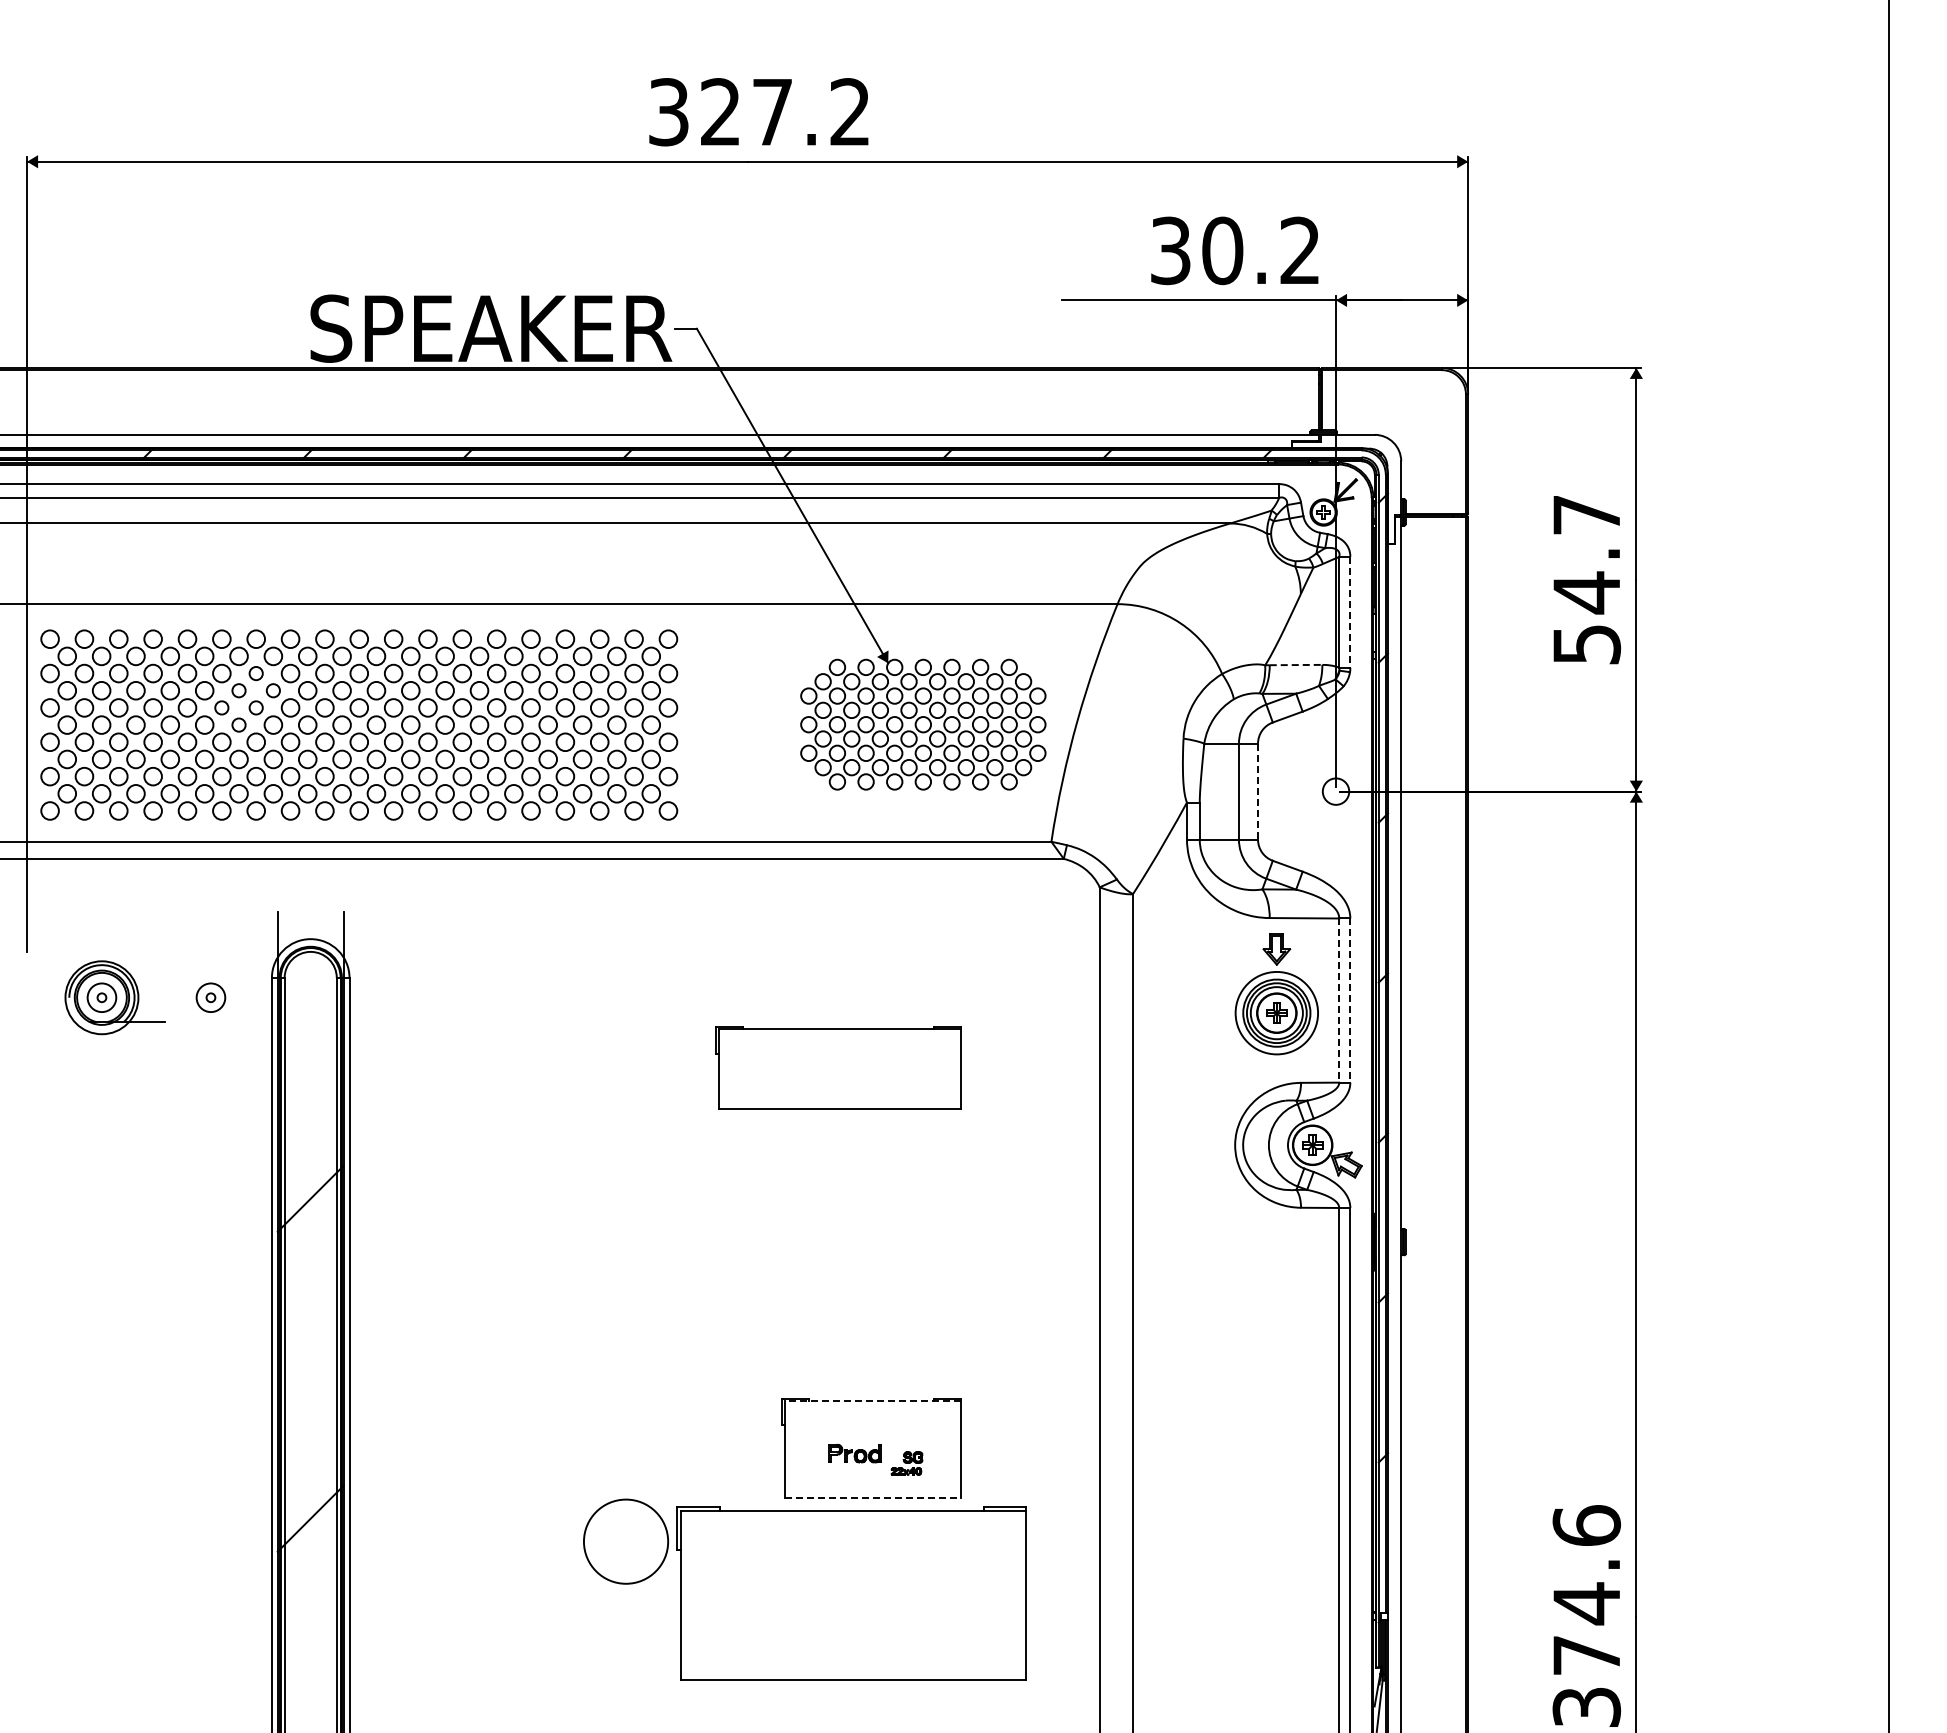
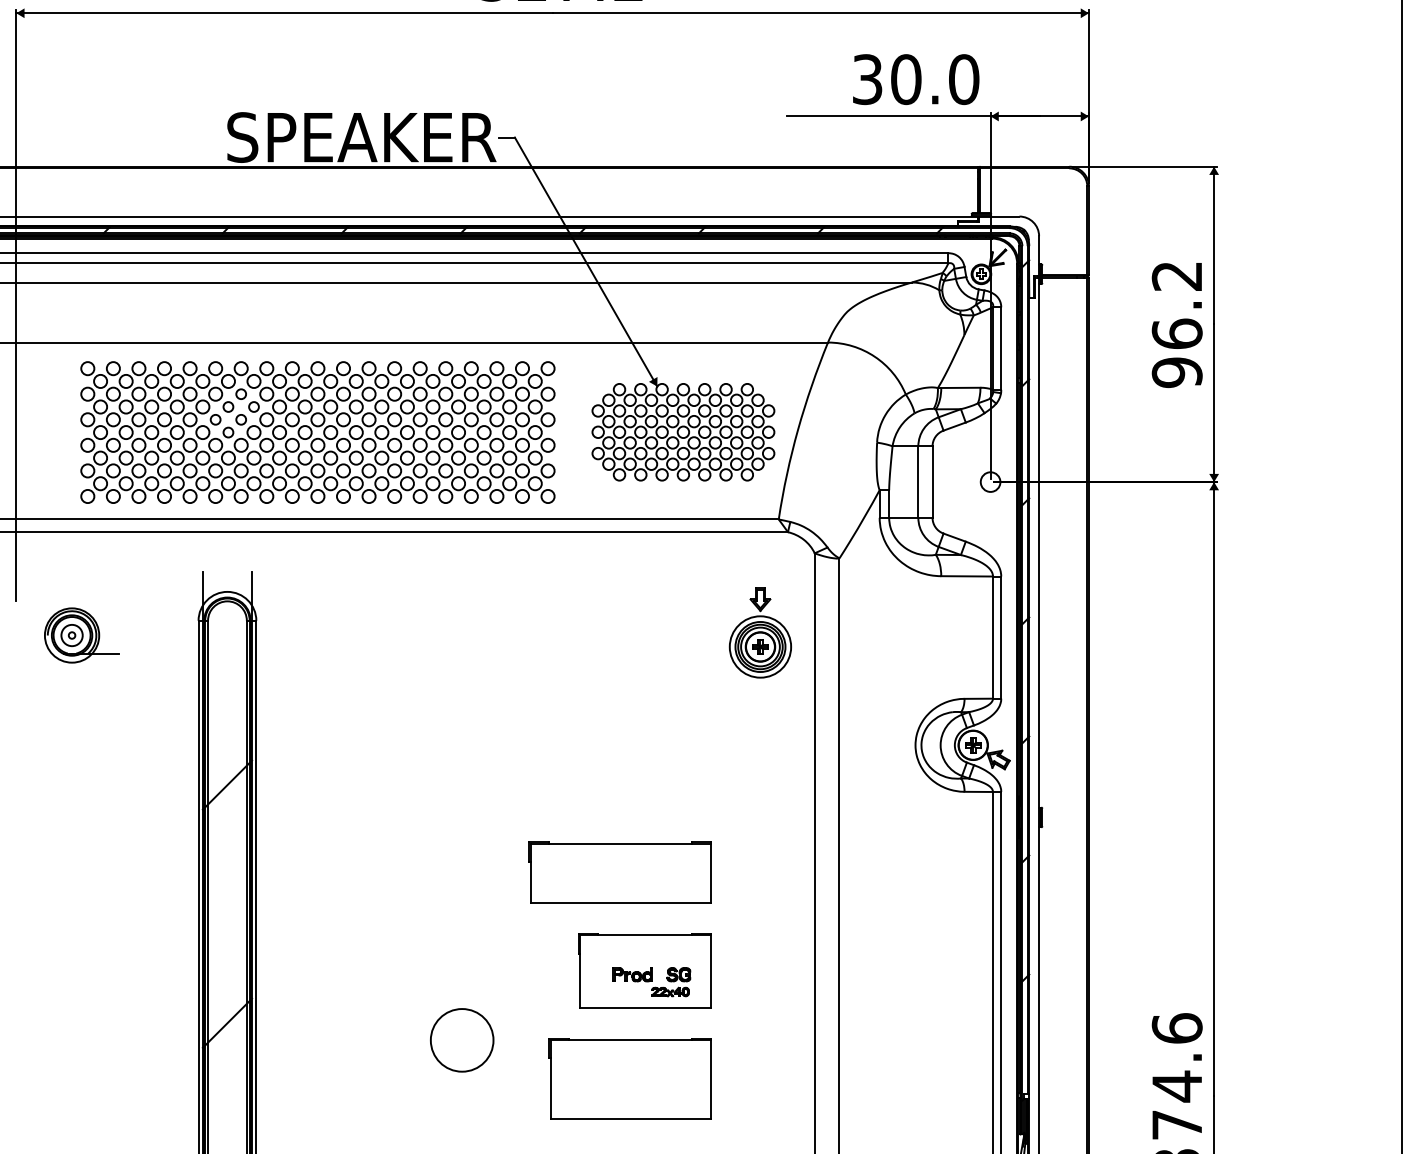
text: (1300, 250) -> (964, 79), 30.2 -> 30.0
text: (1586, 580) -> (1177, 324), 54.7 -> 96.2
line: (1350, 612) -> (1001, 348), dashed -> solid
line: (1296, 665) -> (961, 388), dashed -> solid
part: (359, 717) -> (318, 426), moved
line: (1258, 792) -> (932, 482), dashed -> solid
part: (1276, 994) -> (760, 633), moved
part: (210, 997) -> (152, 635), removed
line: (1339, 1001) -> (993, 638), dashed -> solid
line: (1350, 1001) -> (1001, 638), dashed -> solid
part: (838, 1067) -> (620, 872), moved
line: (872, 1400) -> (645, 935), dashed -> solid
part: (906, 1463) -> (670, 982), size x1.67
line: (873, 1497) -> (646, 1007), dashed -> solid
part: (851, 1592) -> (629, 1078), size x0.62

